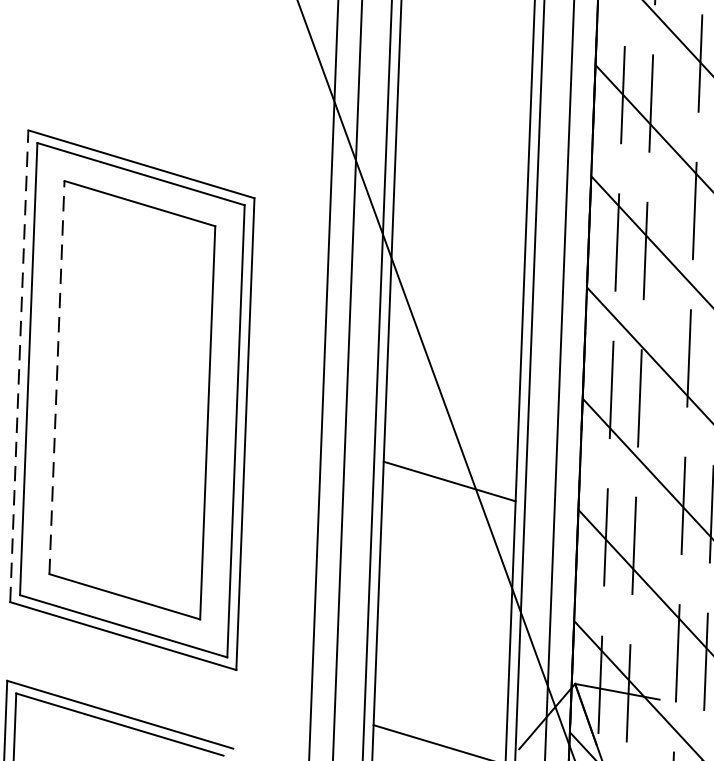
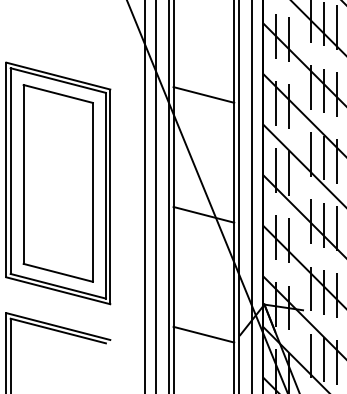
line: (458, 217) -> (203, 94), added
line: (19, 365) -> (6, 169), dashed -> solid
line: (56, 375) -> (23, 173), dashed -> solid

